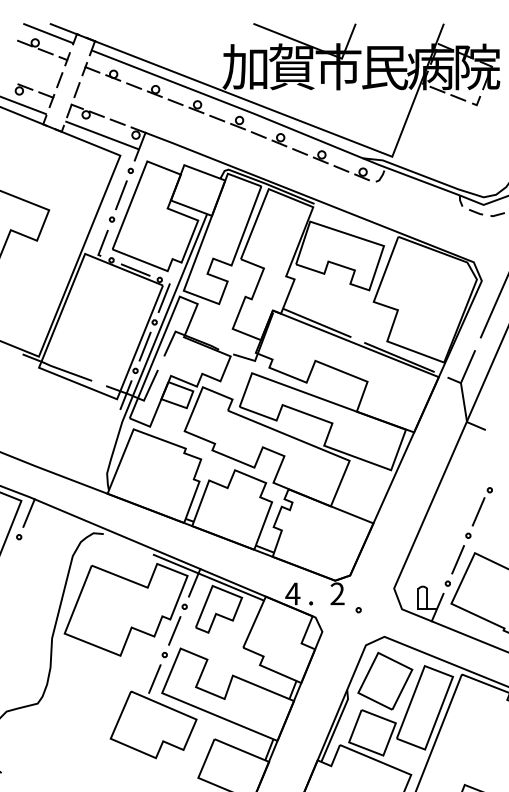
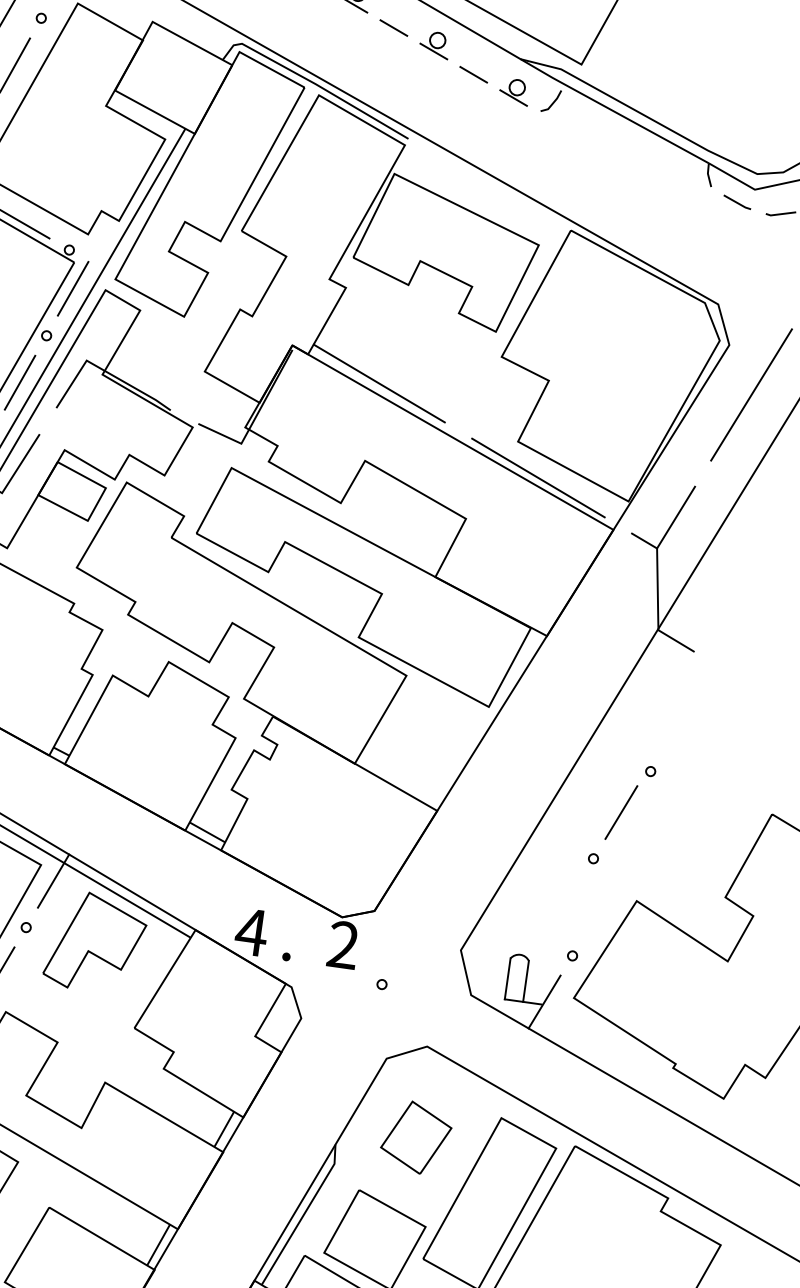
part: (478, 512) -> (620, 813), moved
line: (457, 559) -> (599, 909), removed
part: (385, 680) -> (416, 1136), size x0.6

